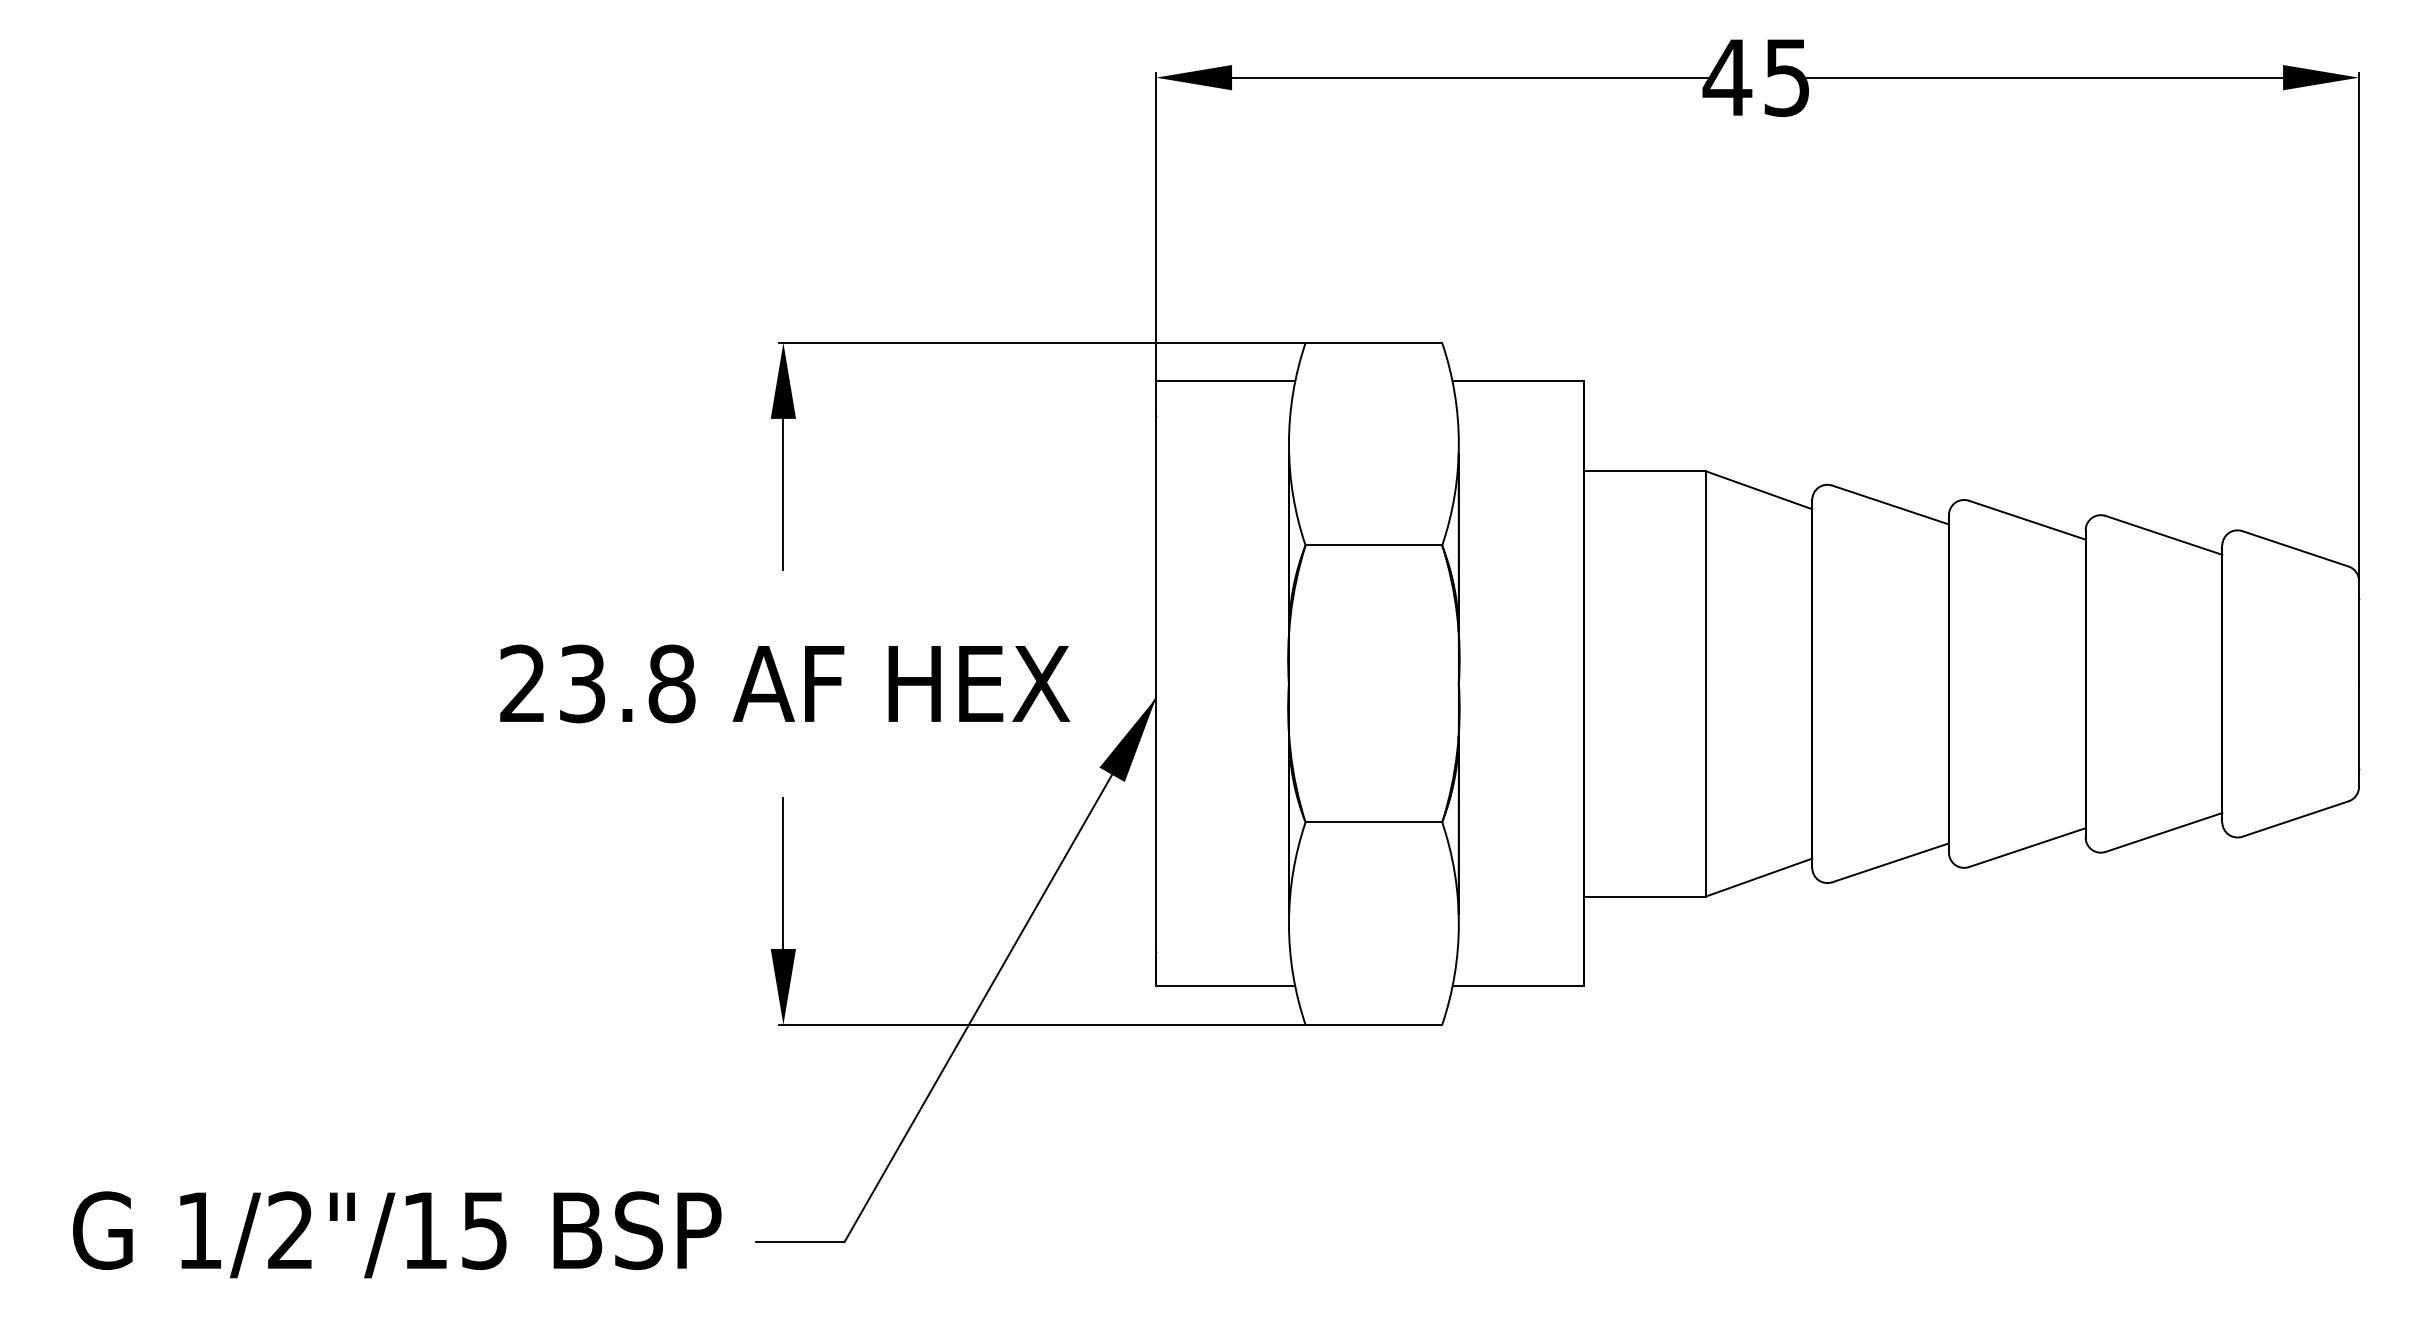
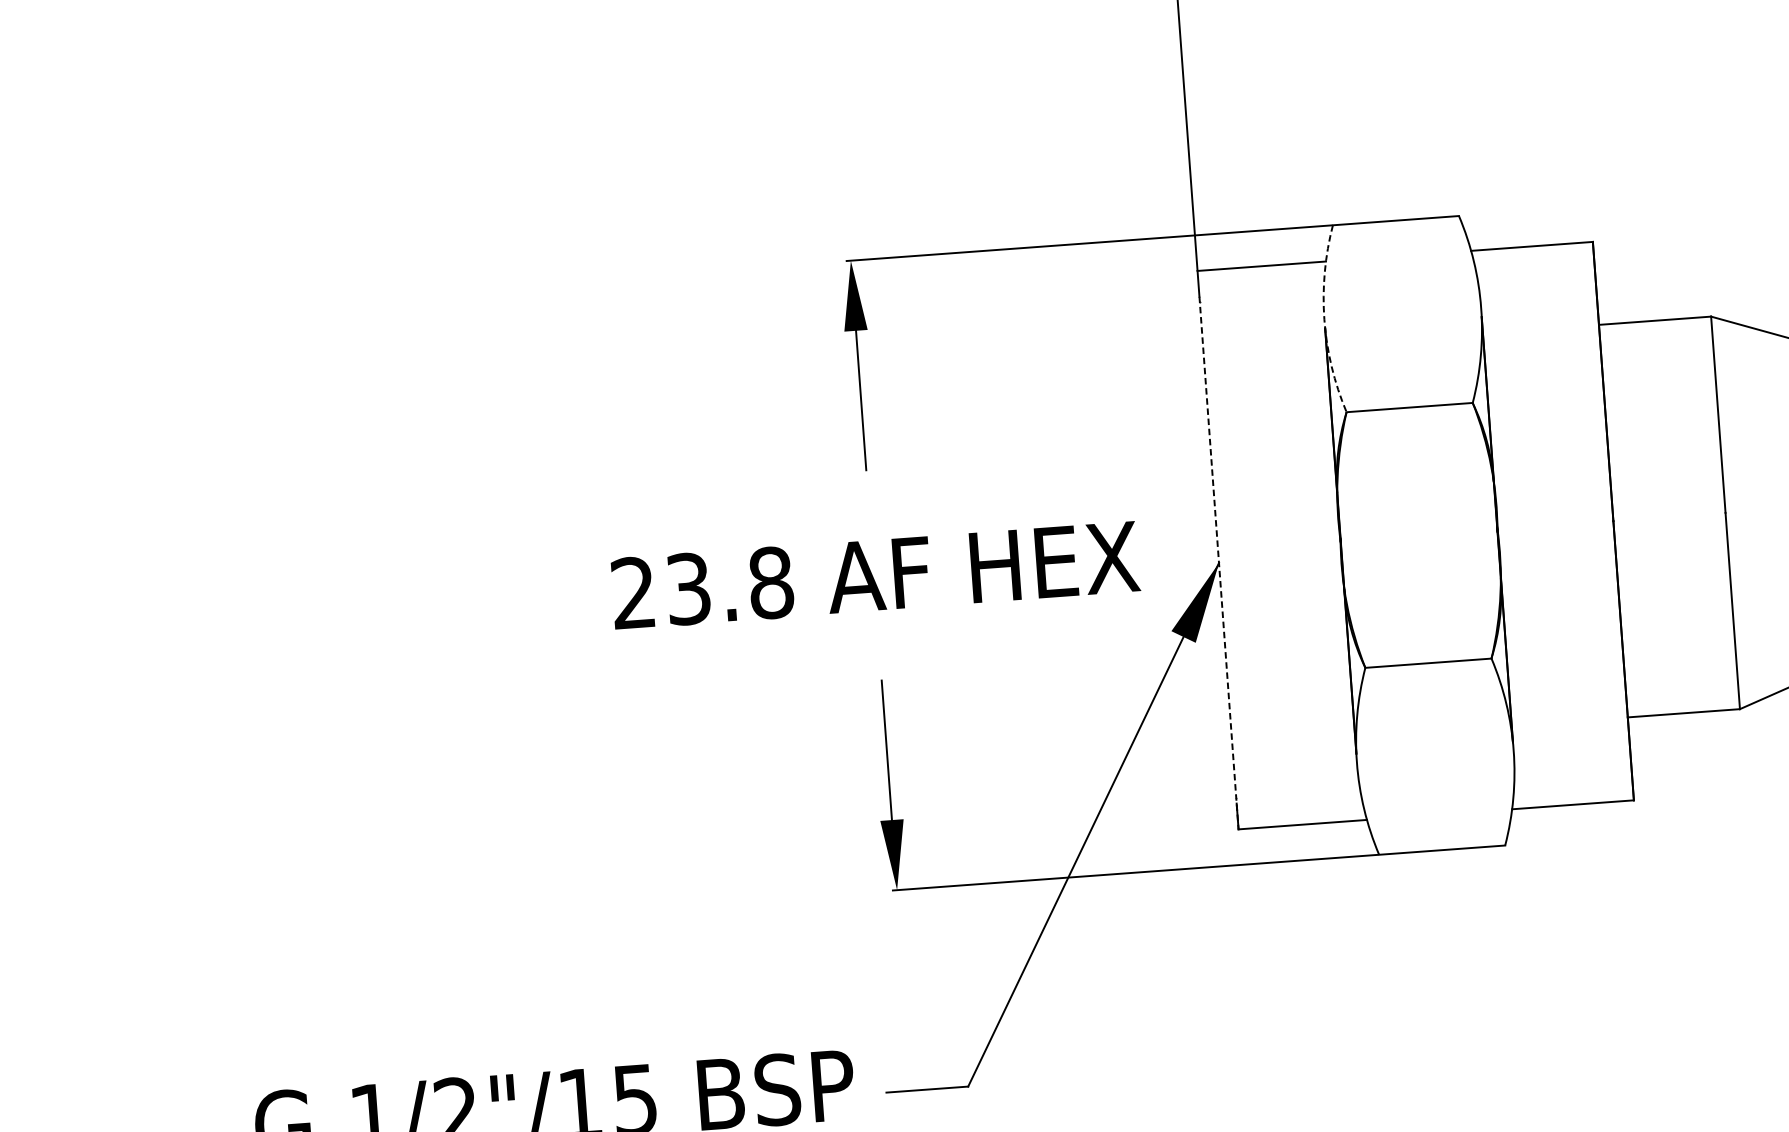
arc: (1288, 444) -> (1324, 320), solid -> dashed
line: (1156, 697) -> (1219, 562), solid -> dashed

